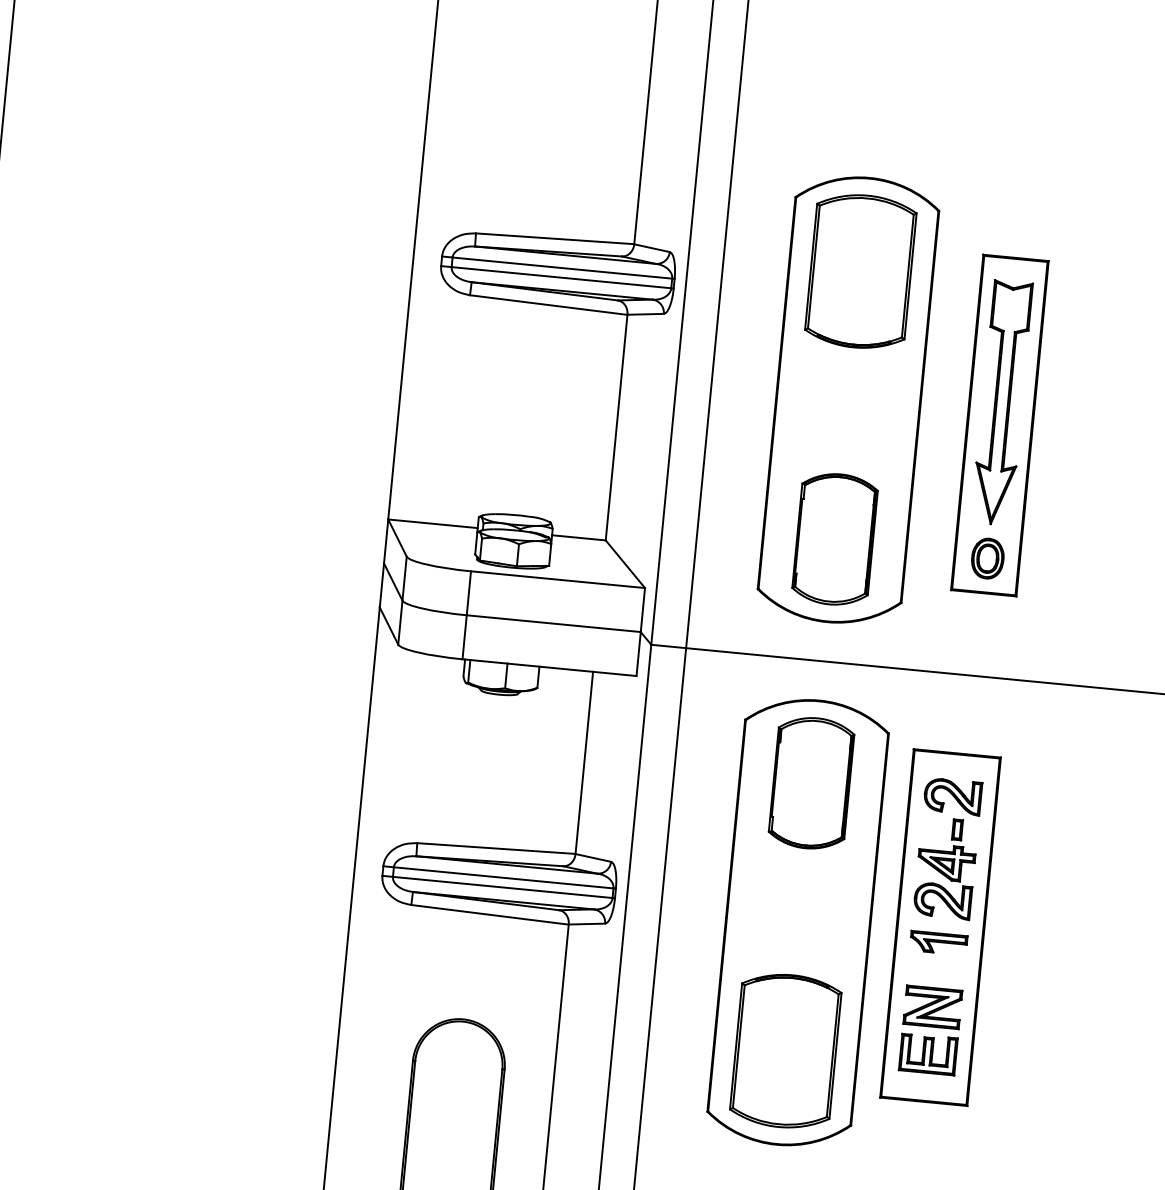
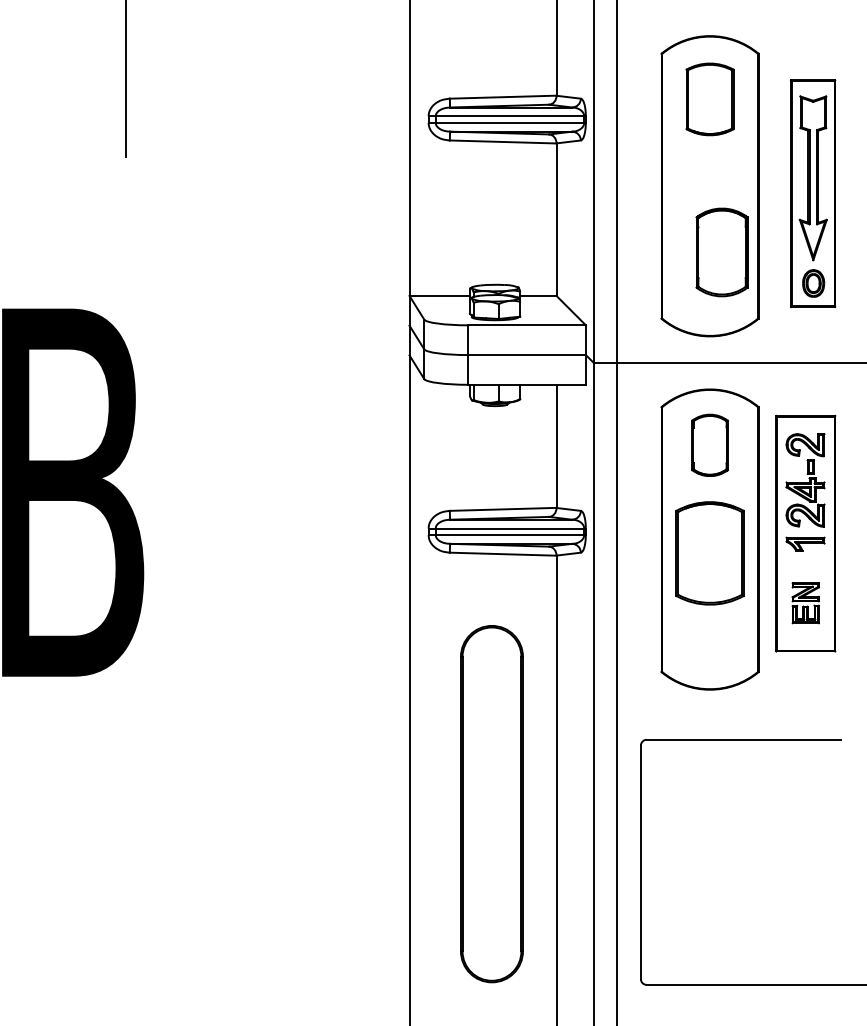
part: (859, 271) -> (709, 99), size x0.7
part: (834, 539) -> (721, 252), moved
part: (810, 783) -> (709, 445), size x0.7
part: (930, 1029) -> (805, 602), size x0.7
part: (784, 1051) -> (709, 553), moved

